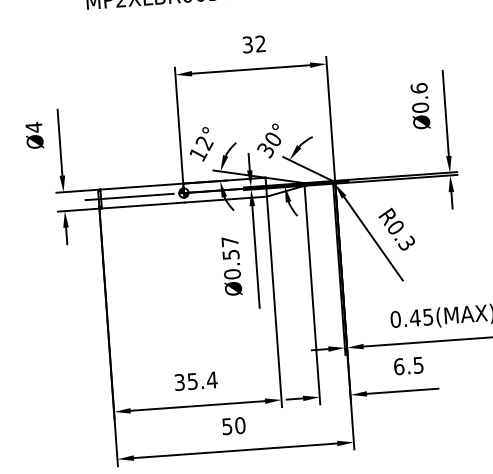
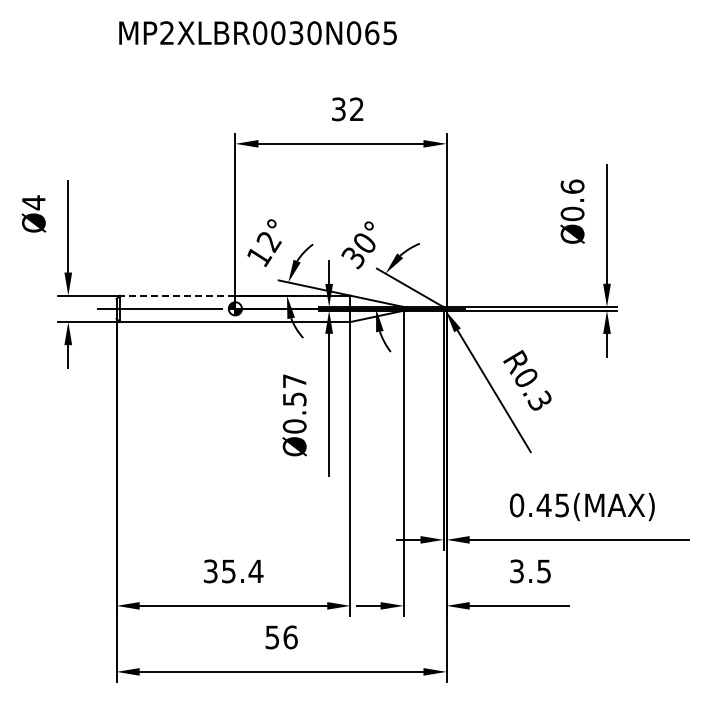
line: (141, 186) -> (177, 295), solid -> dashed
text: (399, 366) -> (517, 571), 6.5 -> 3.5
text: (240, 425) -> (290, 637), 50 -> 56

